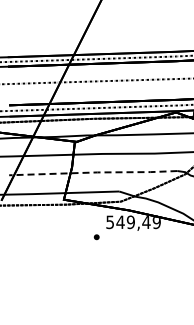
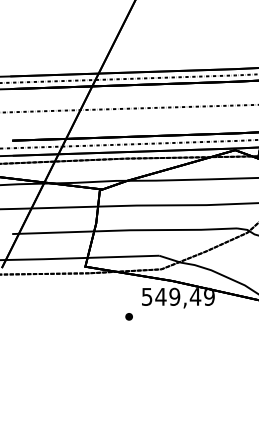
line: (94, 172) -> (126, 230), dashed -> solid

